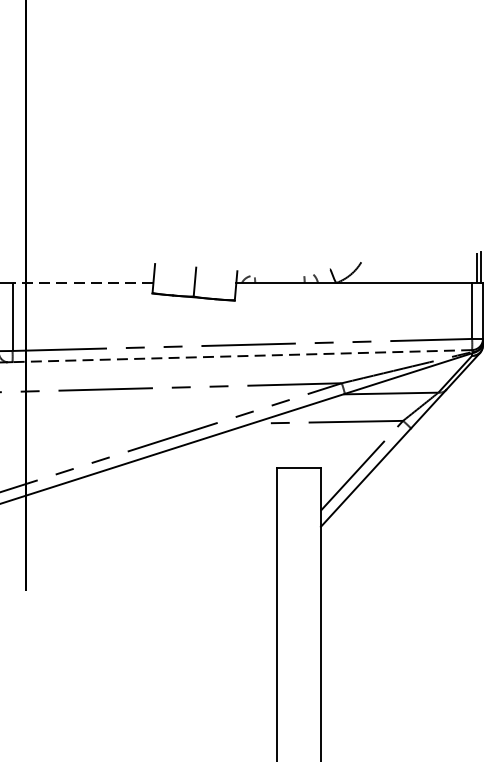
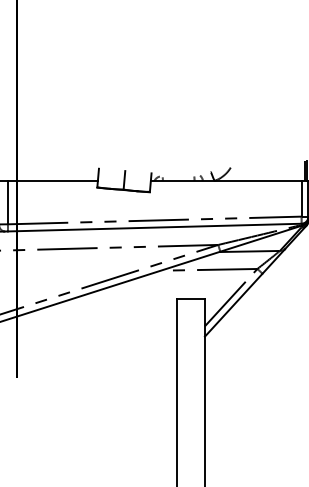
line: (82, 282) -> (52, 180), dashed -> solid
line: (242, 355) -> (154, 227), dashed -> solid

